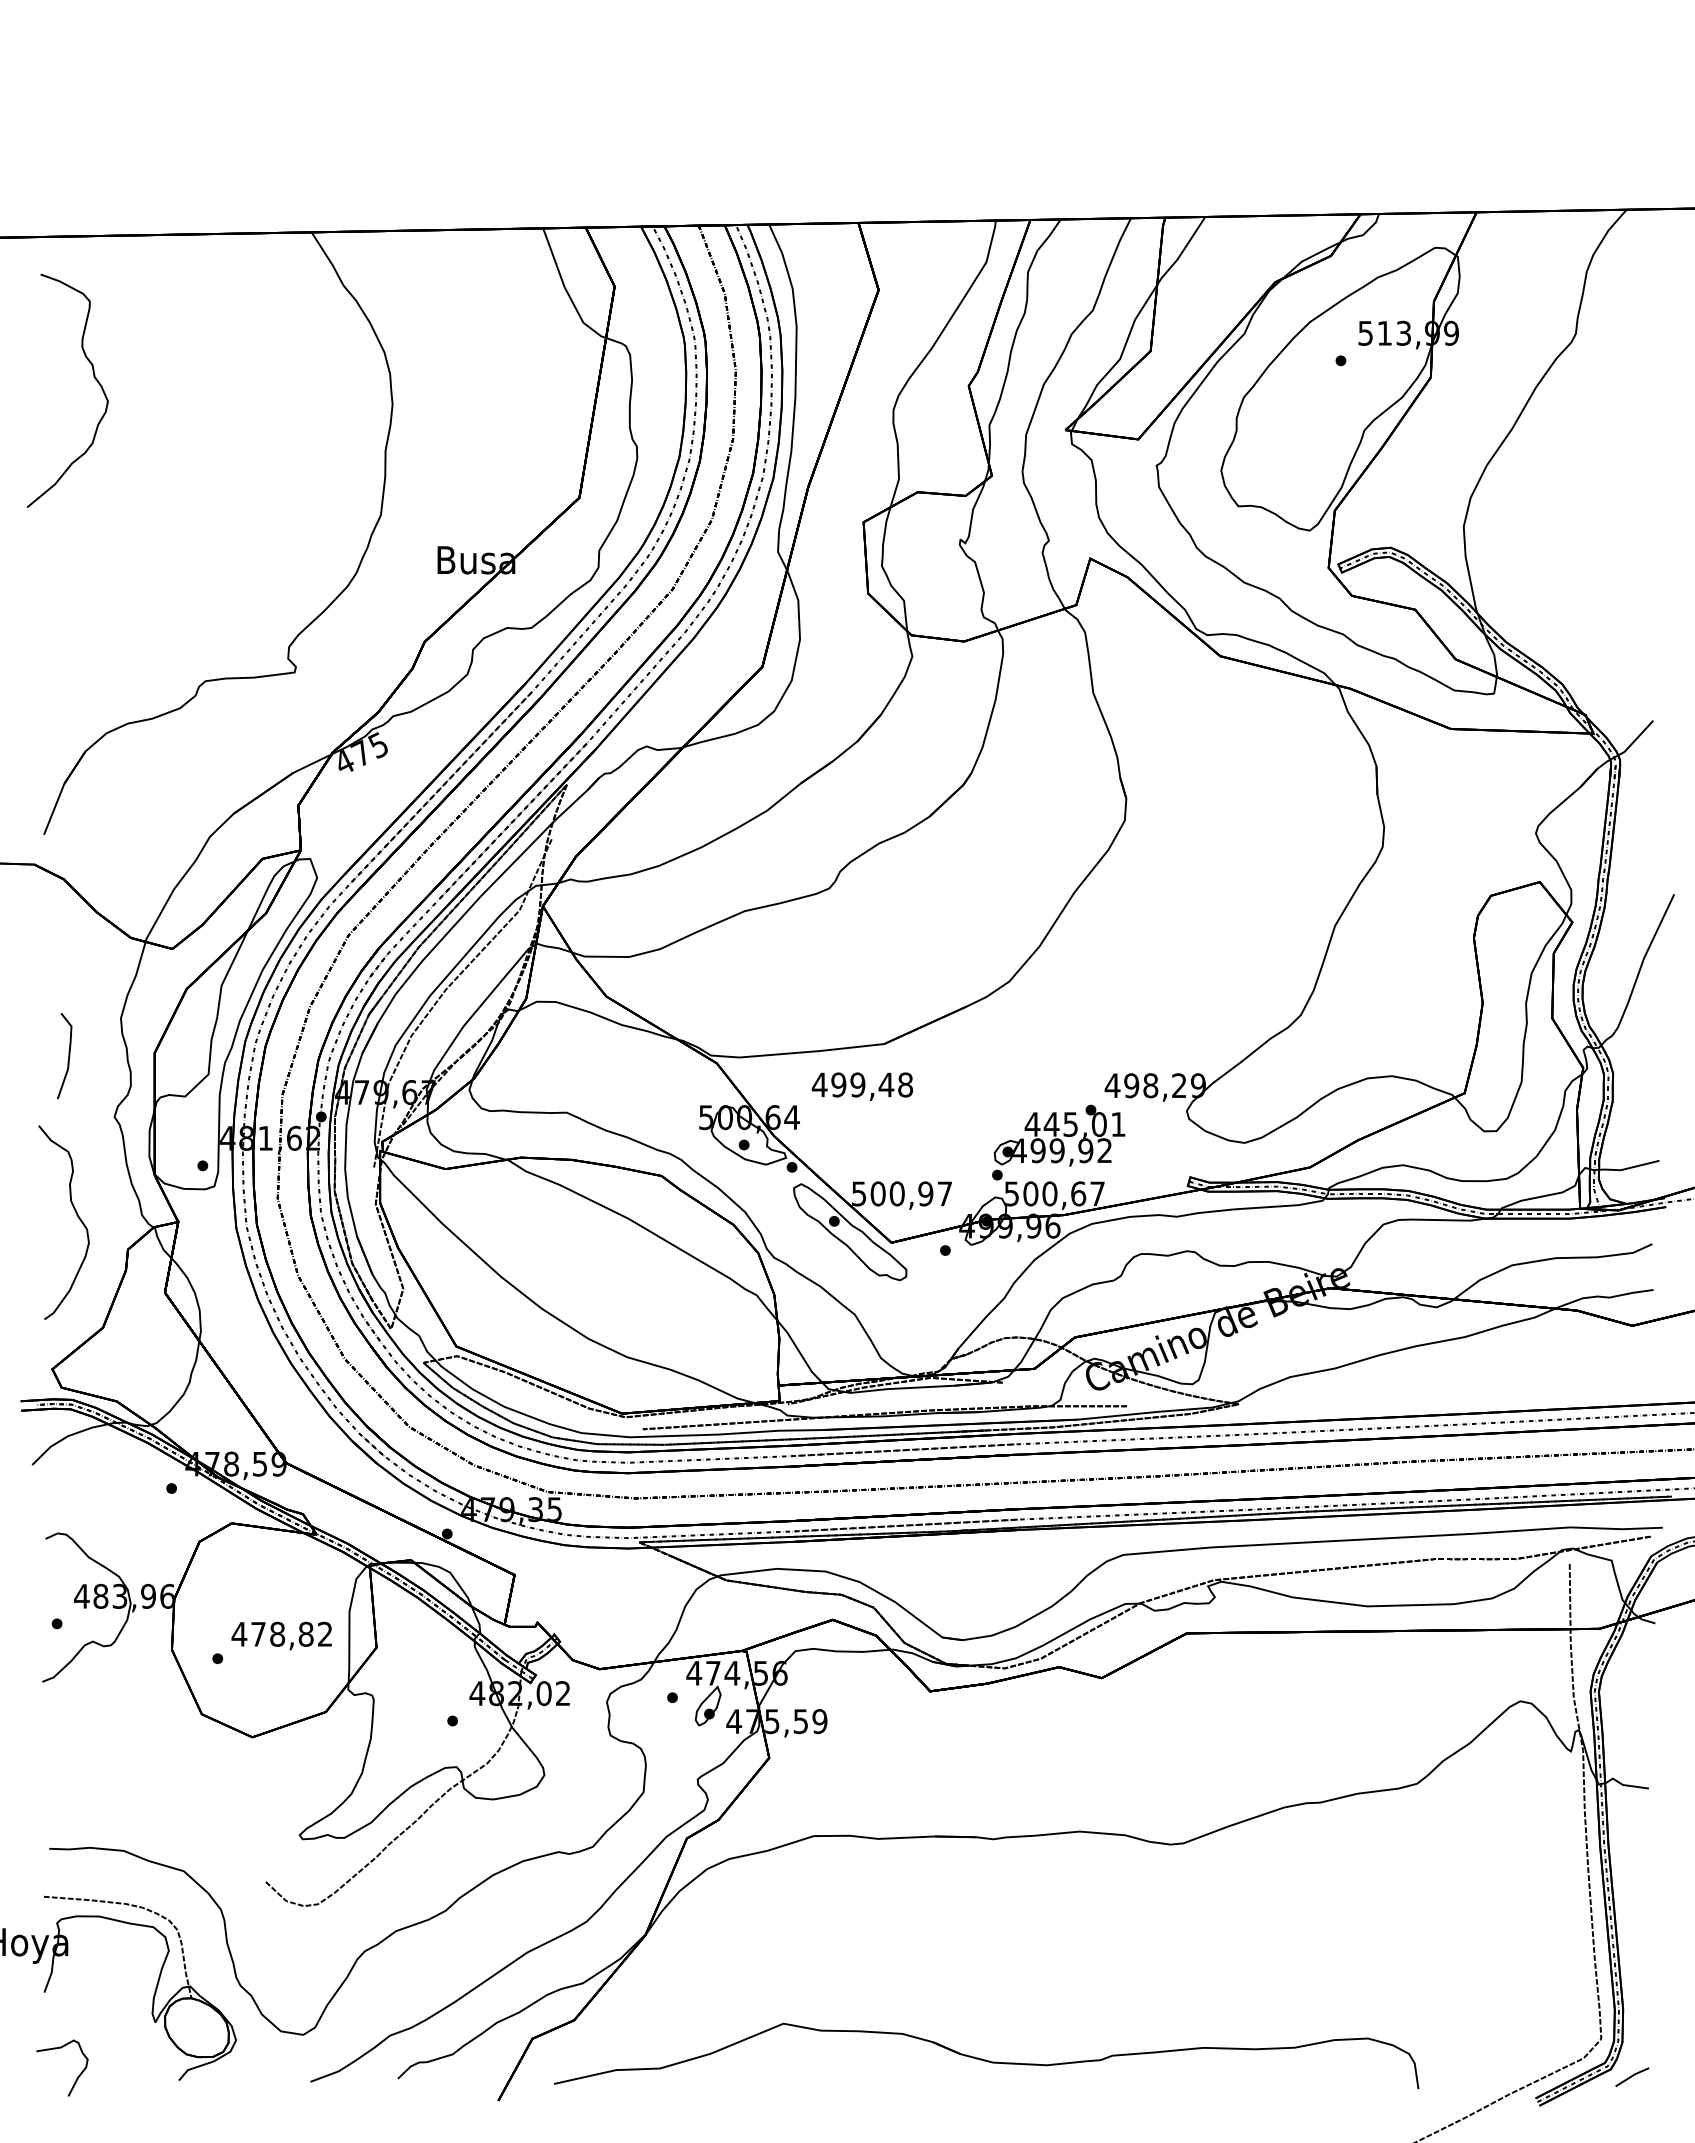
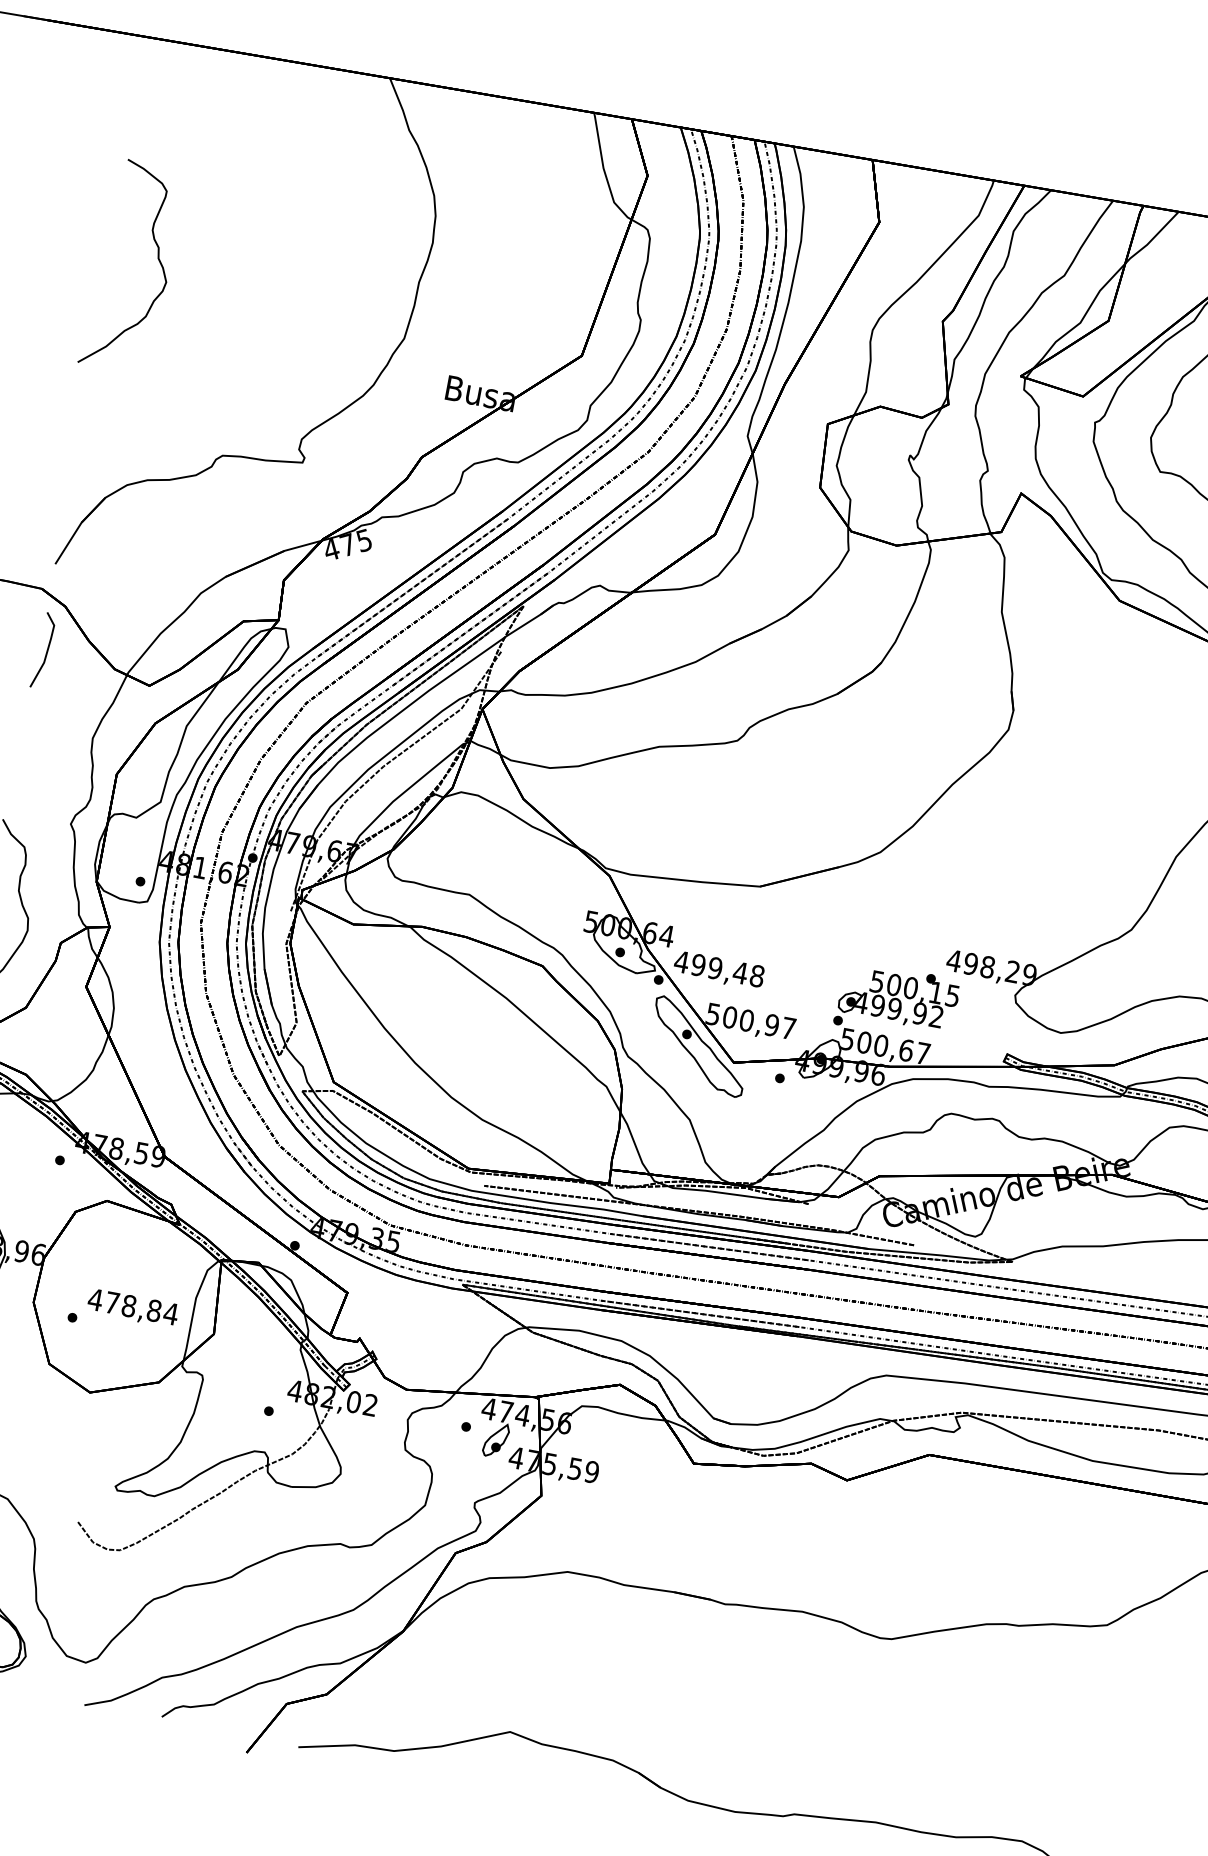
curve: (93, 377) -> (157, 258), moved
line: (68, 1056) -> (46, 651), moved
text: (862, 1086) -> (719, 970), moved
text: (1074, 1124) -> (914, 988), 445,01 -> 500,15
text: (325, 1633) -> (171, 1313), 478,82 -> 478,84

